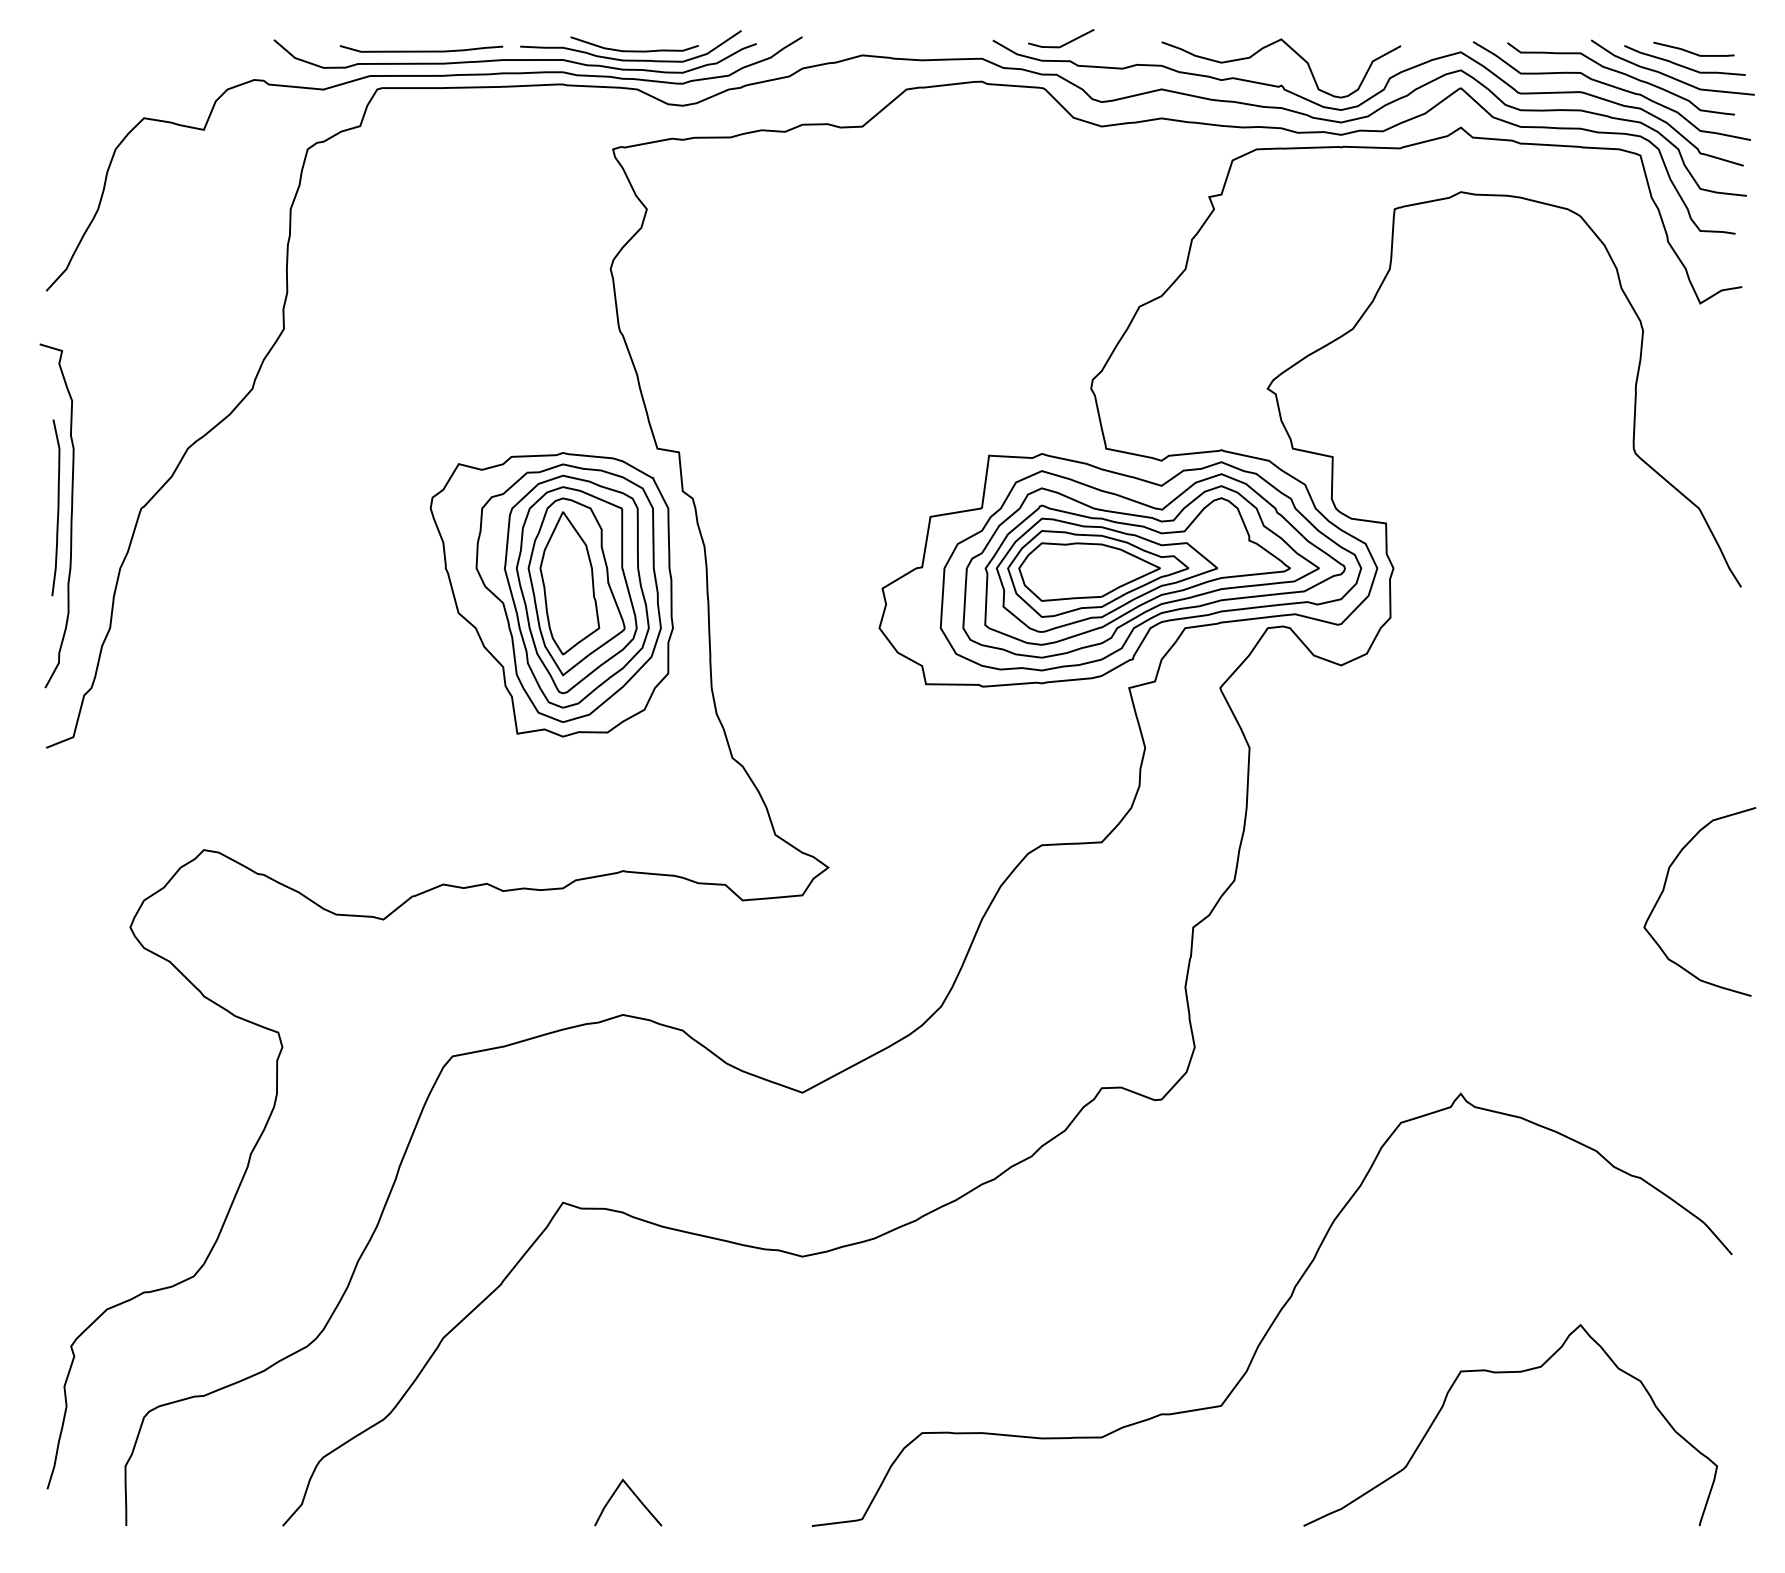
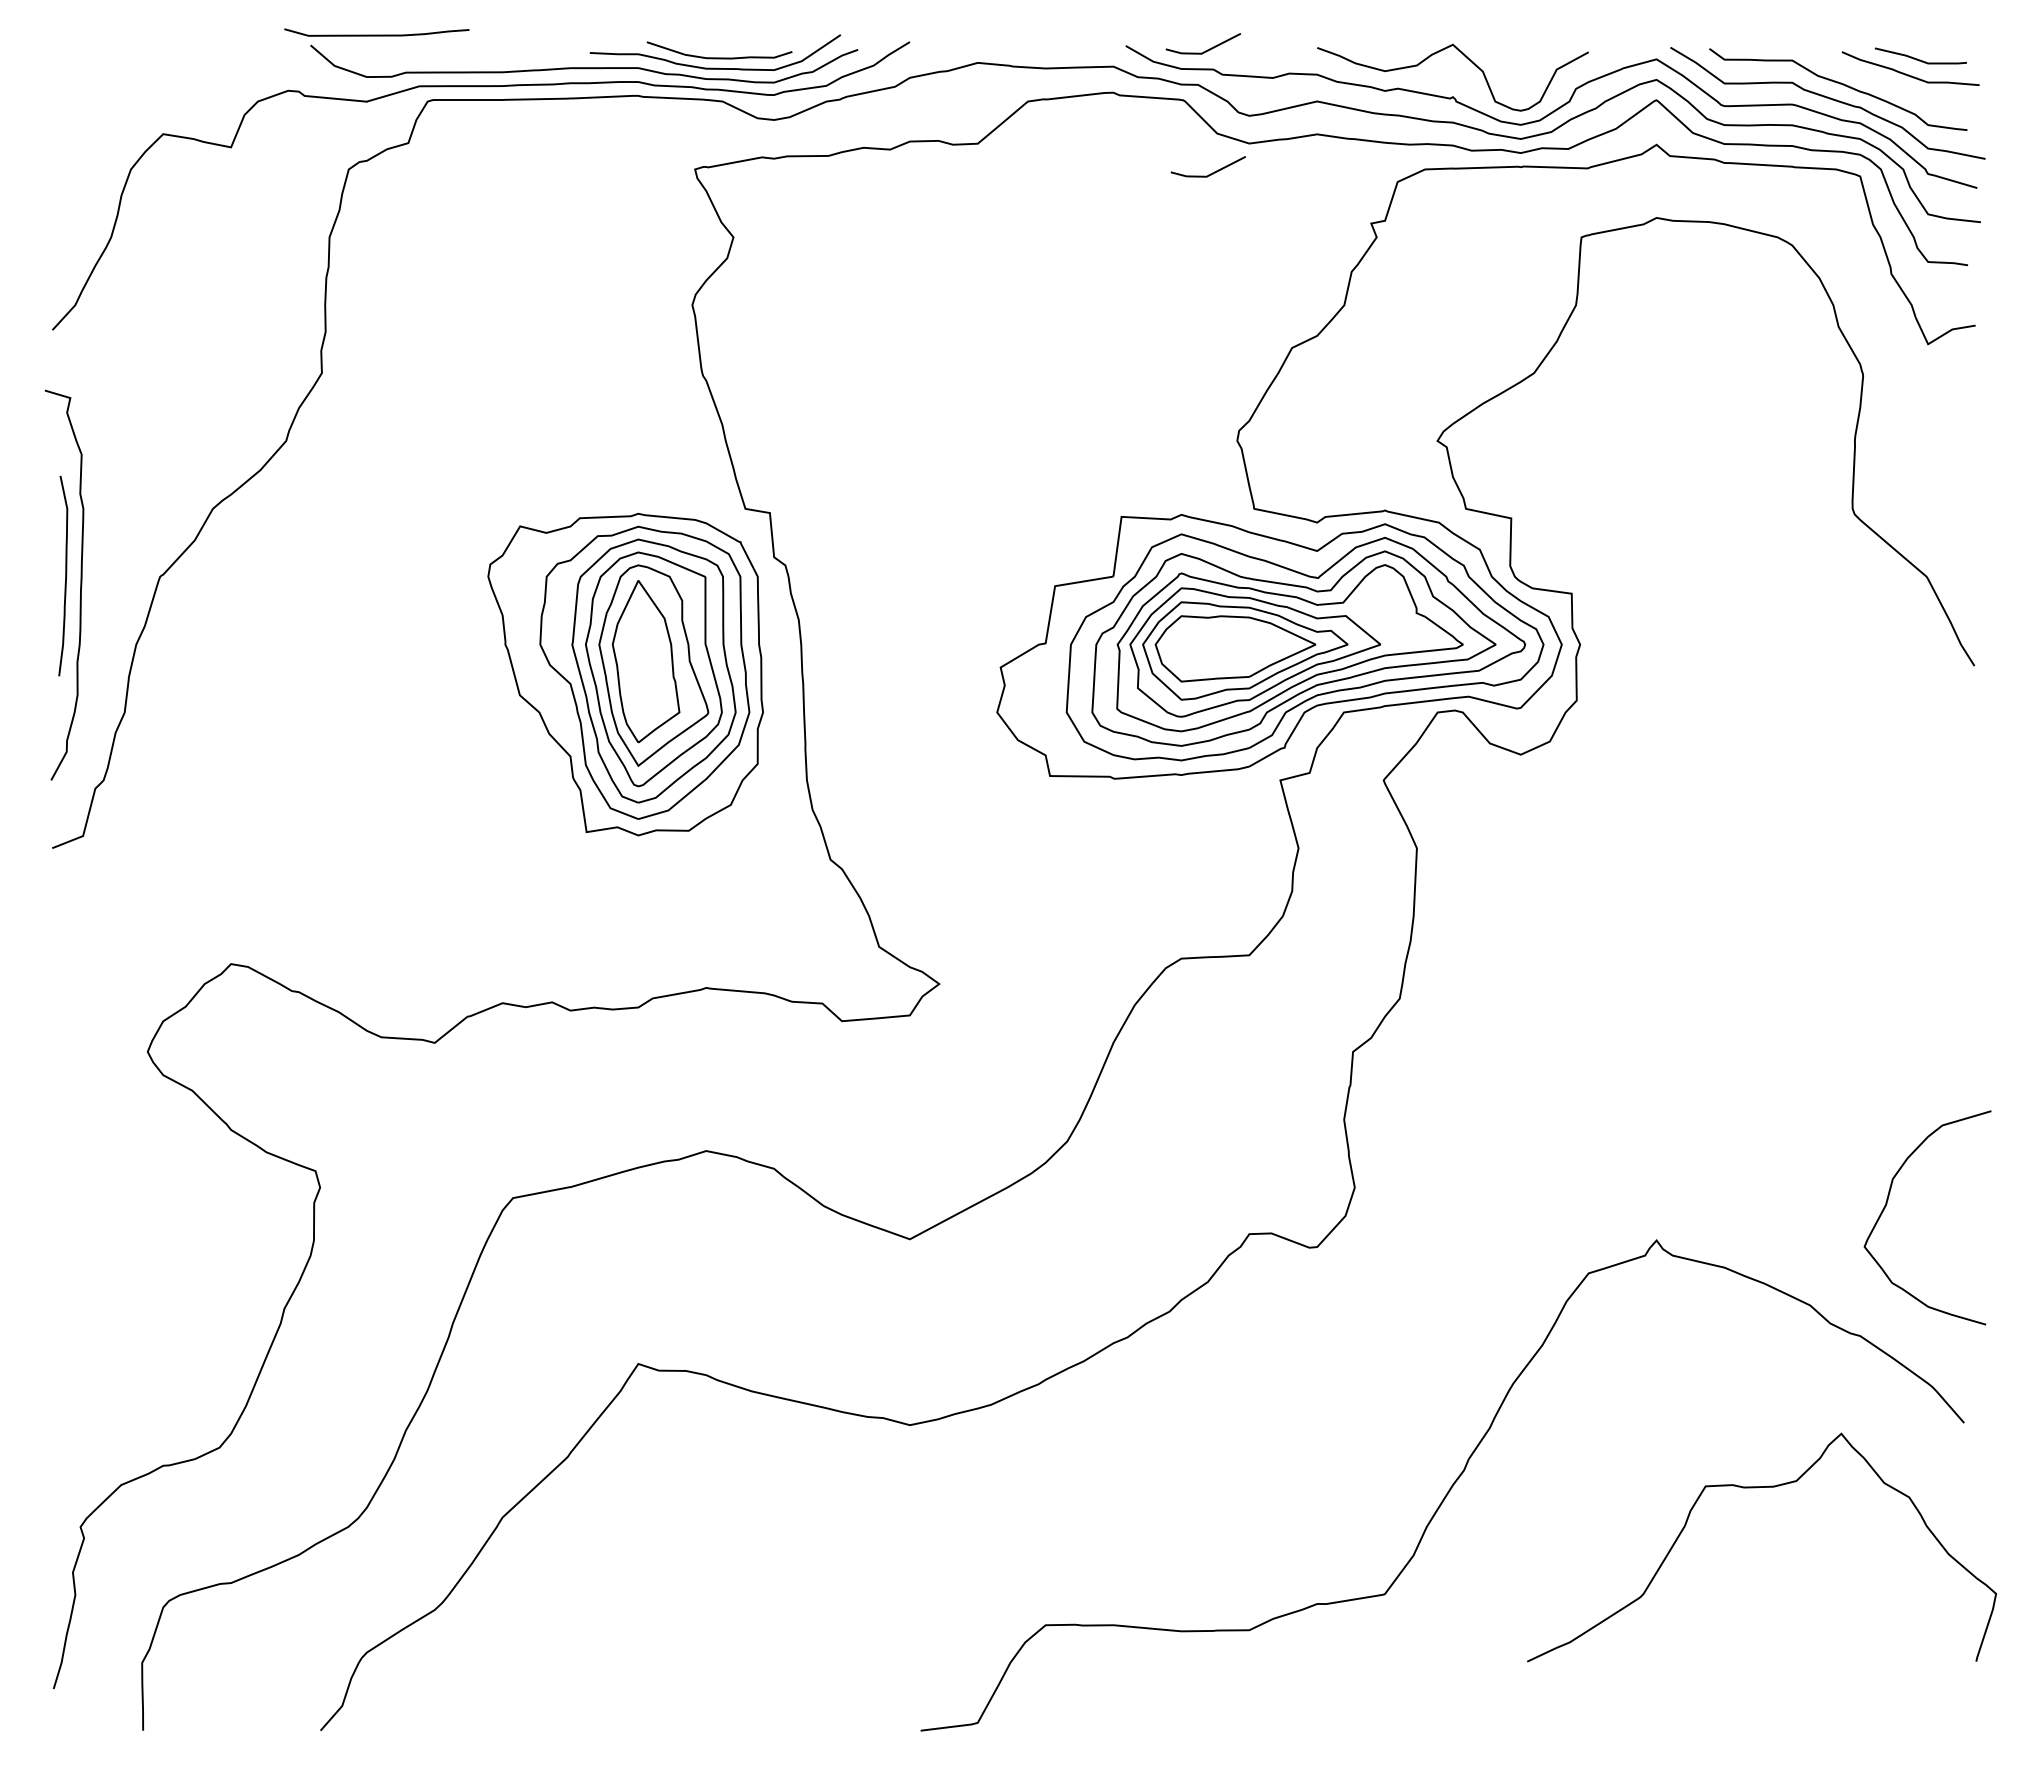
curve: (421, 50) -> (376, 34), moved
curve: (1668, 75) -> (1892, 85), removed
line: (1067, 152) -> (1210, 173), added
curve: (1664, 890) -> (1887, 1204), moved
curve: (1506, 1373) -> (1757, 1488), moved
line: (635, 1496) -> (720, 1697), removed

